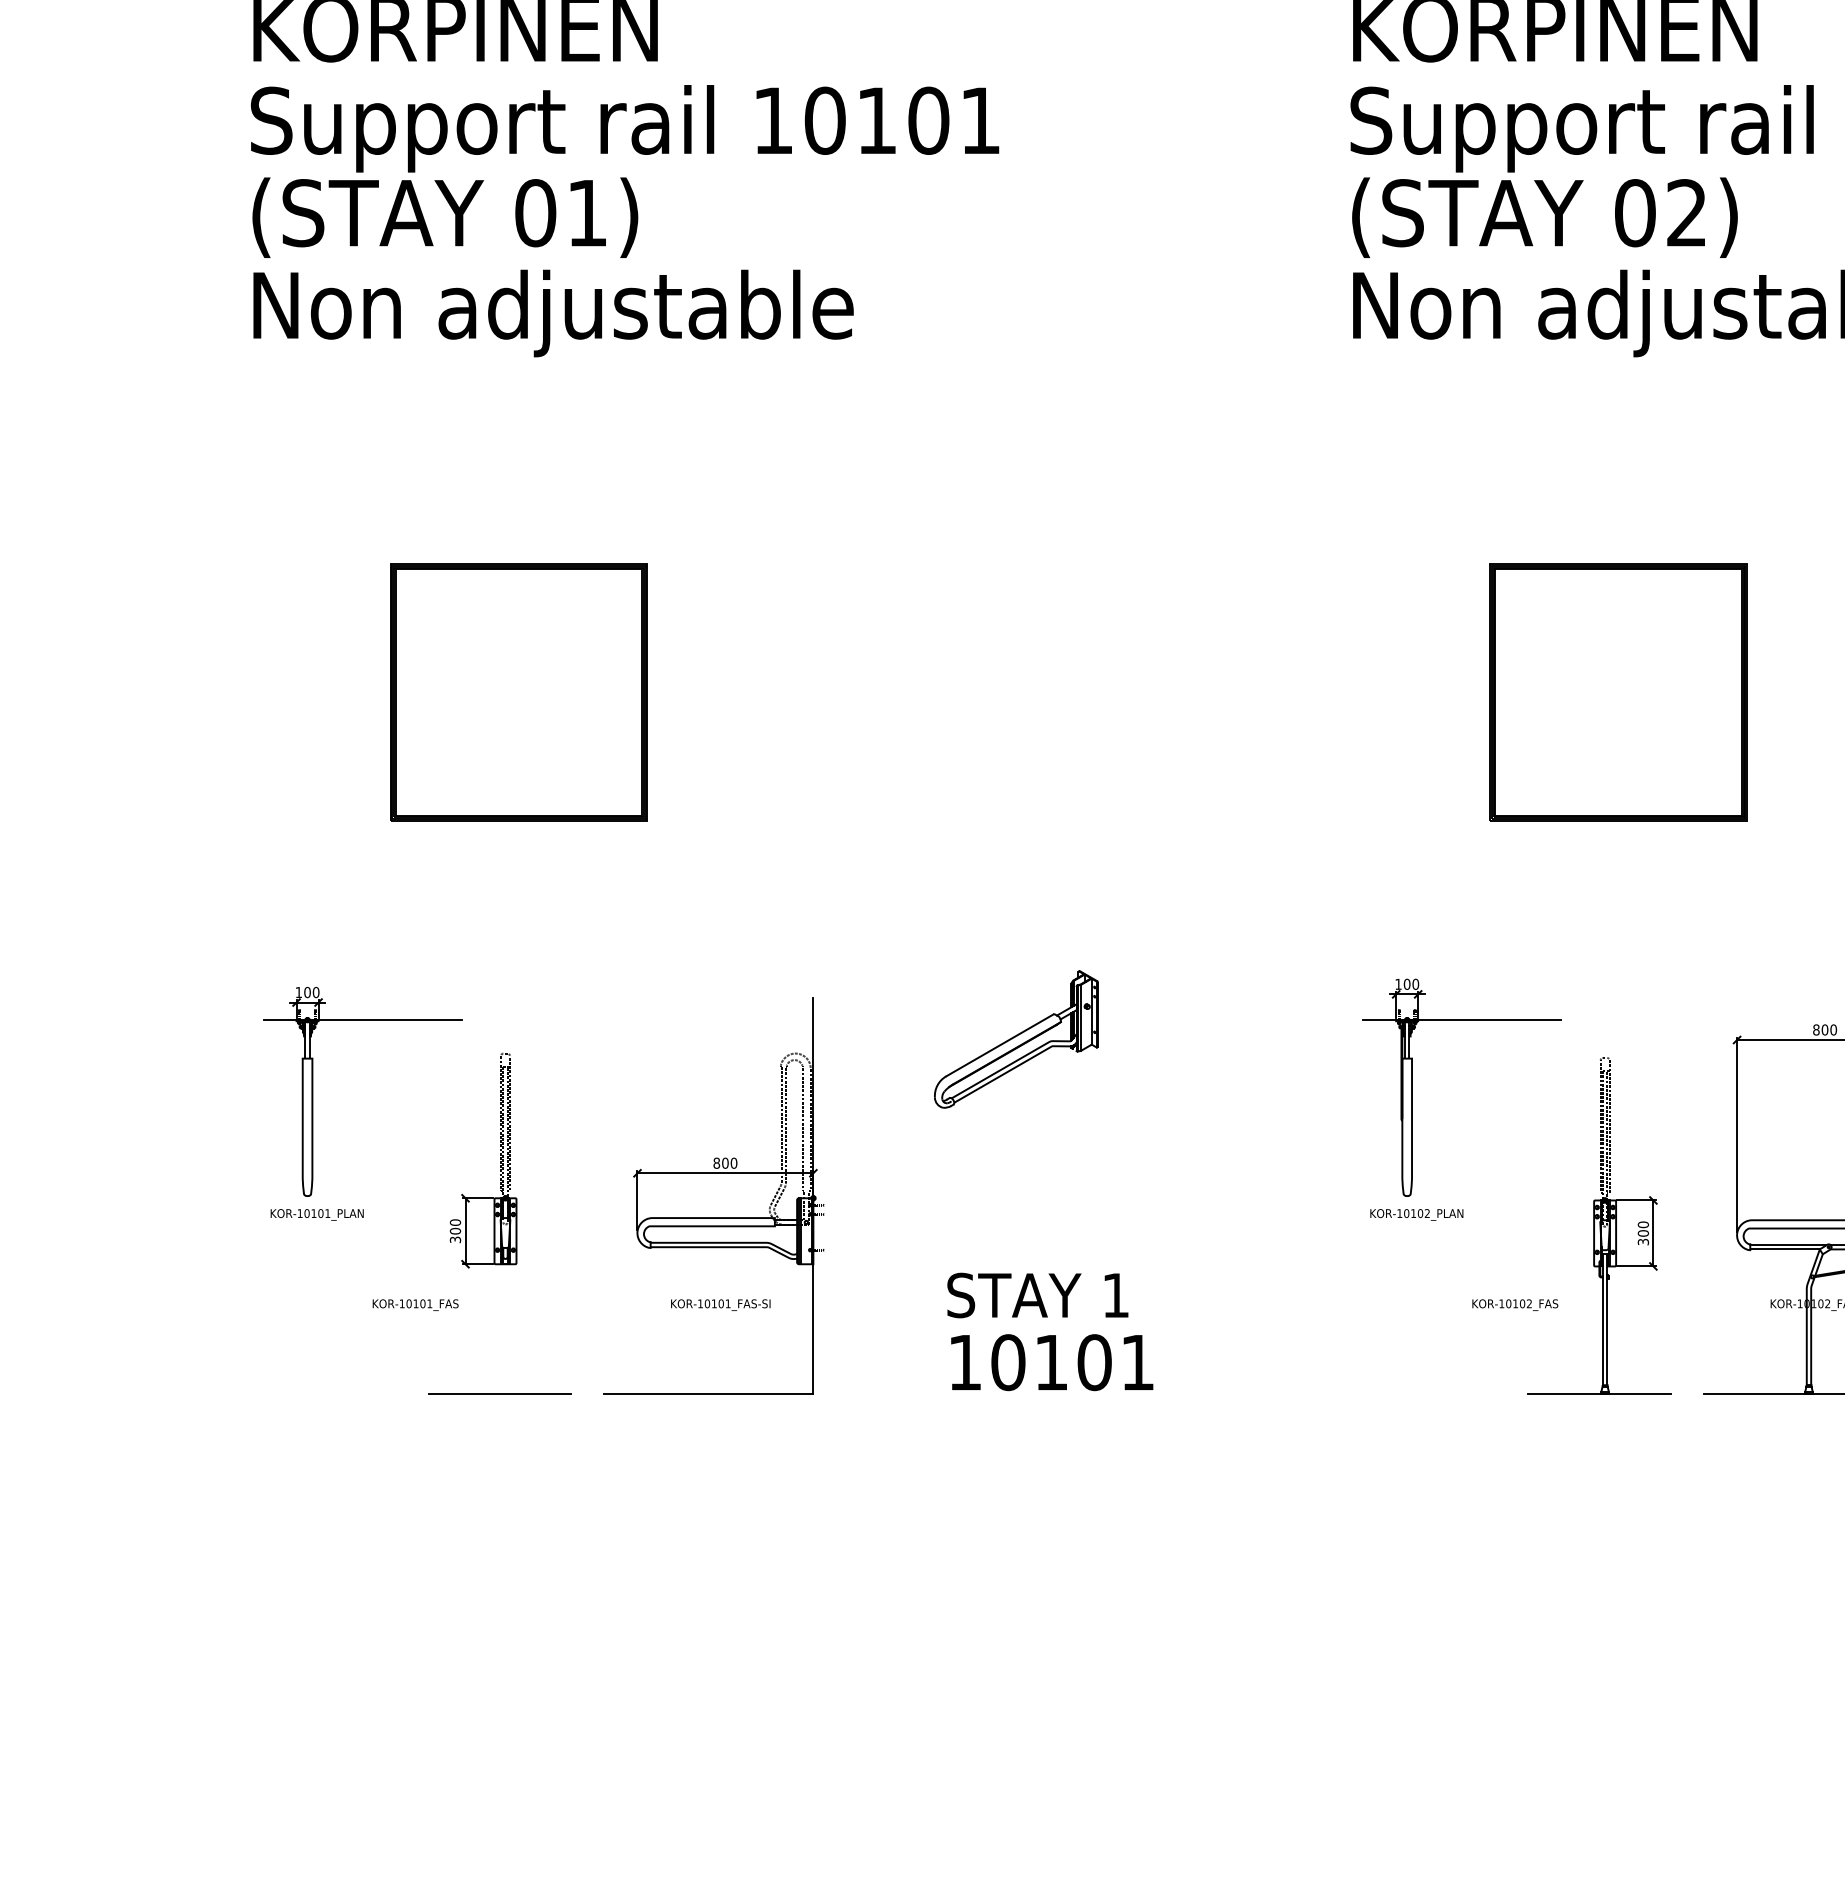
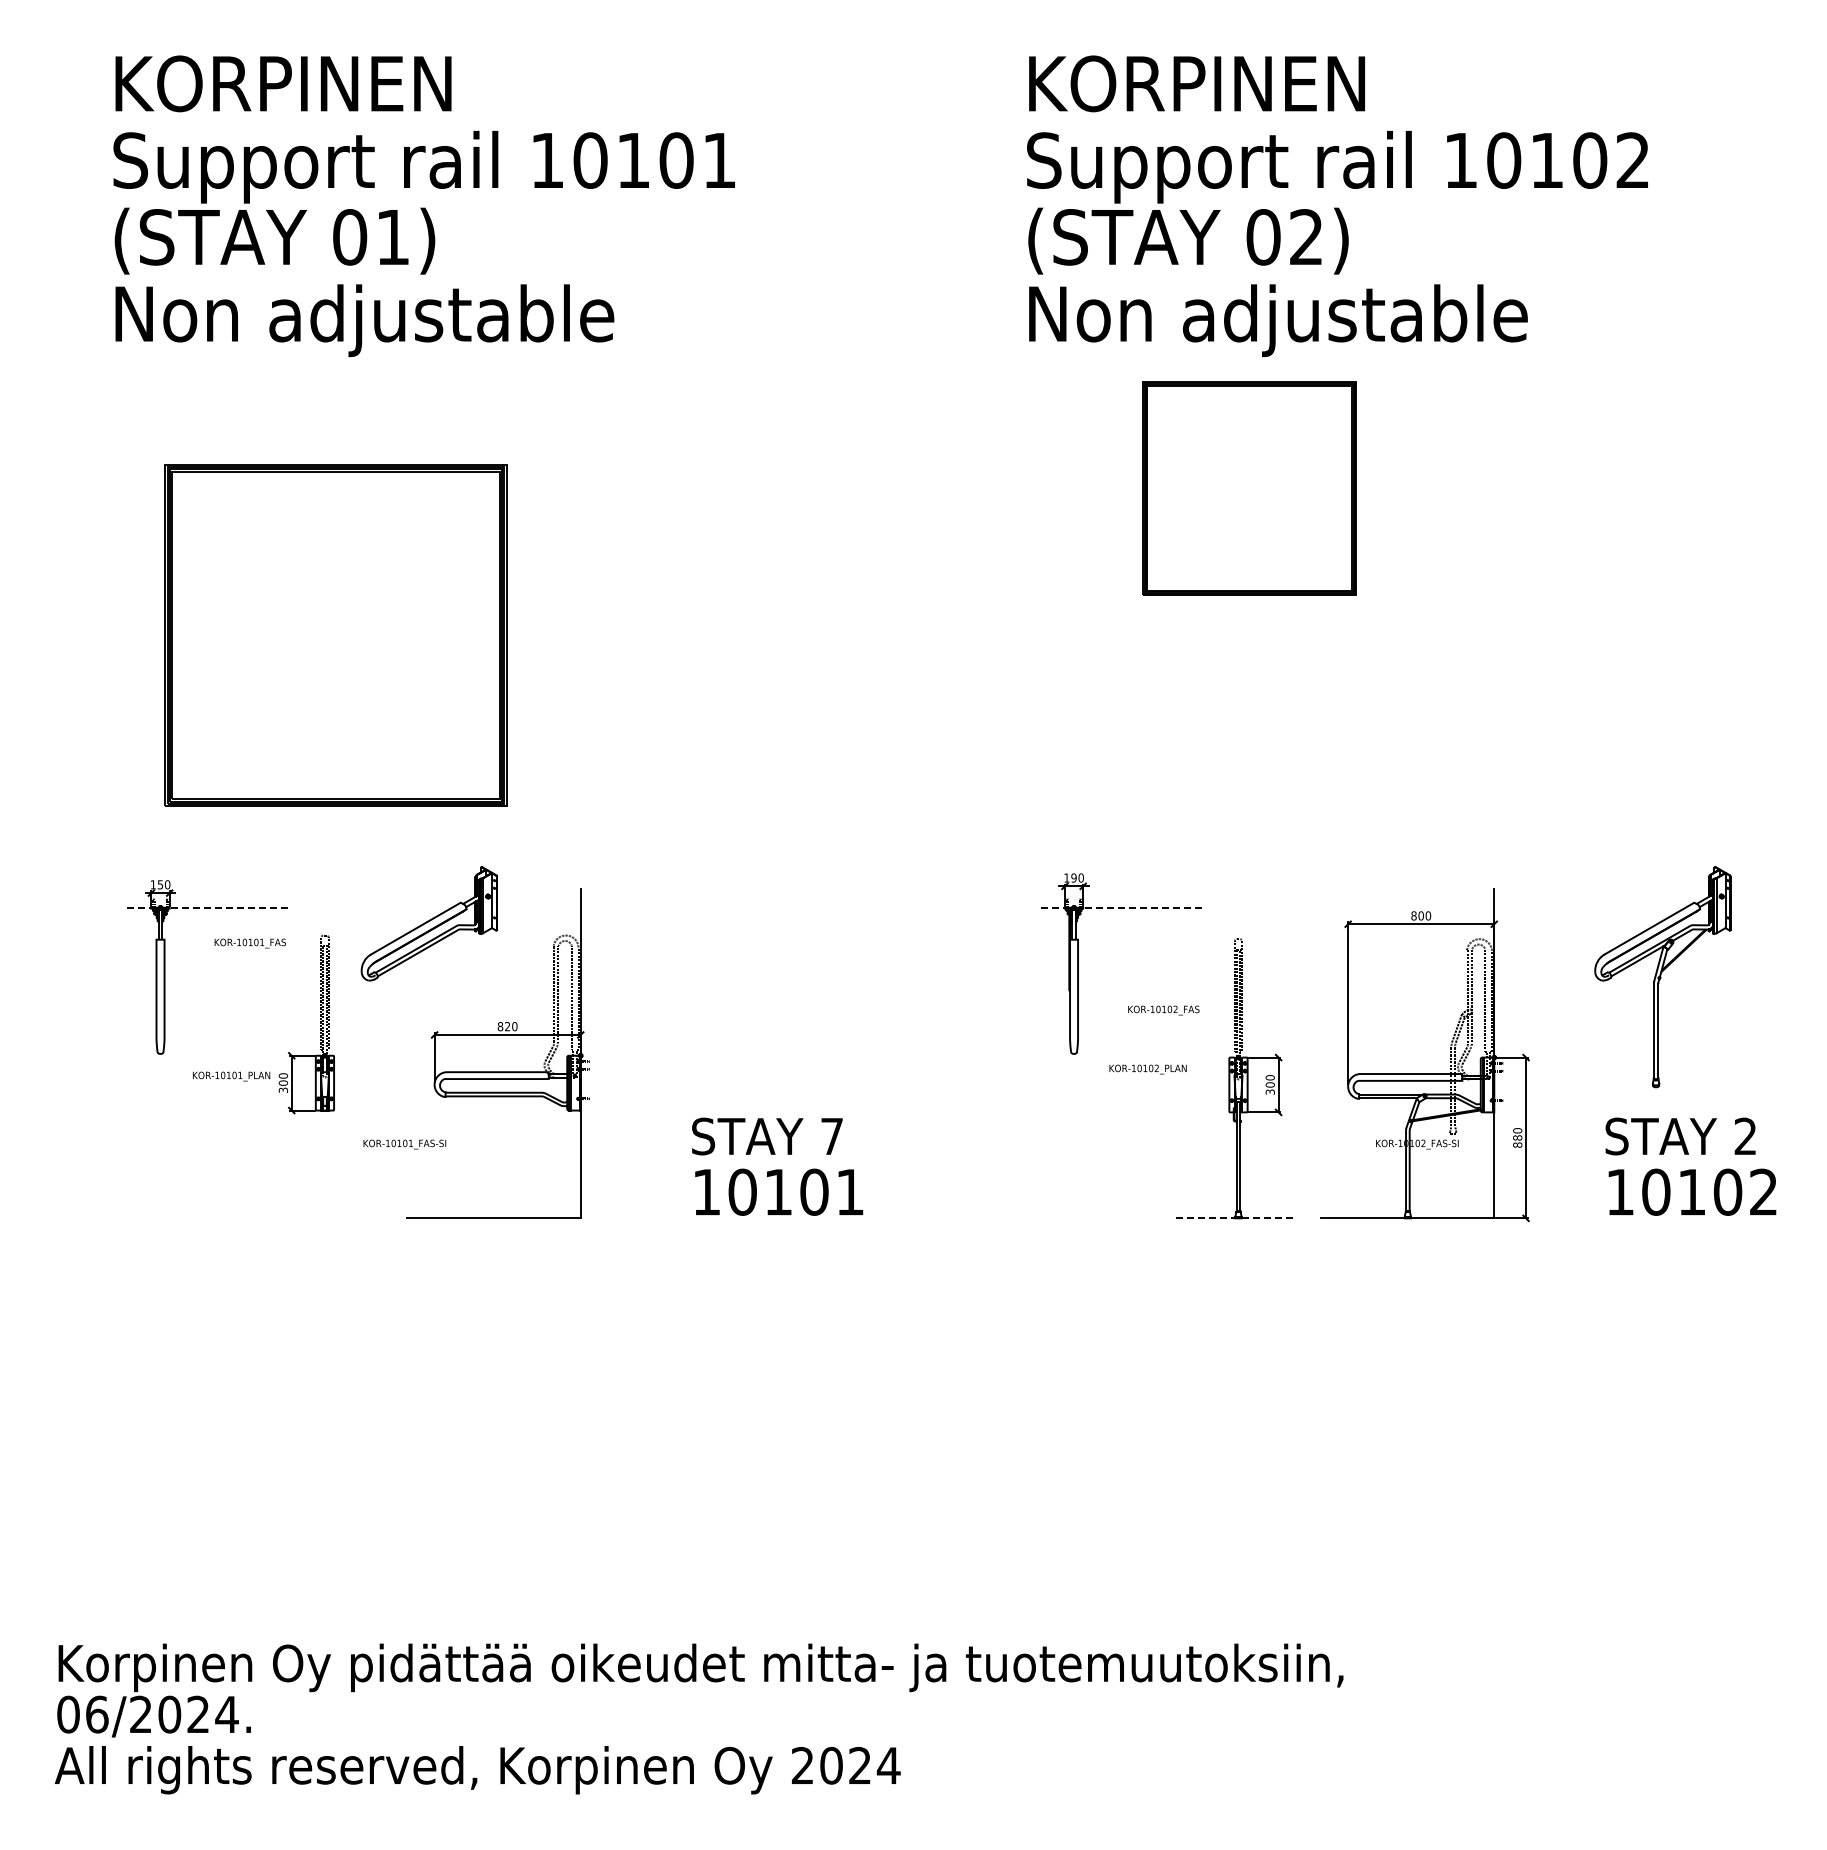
part: (519, 692) -> (336, 635), size x1.6
part: (1618, 692) -> (1249, 488), moved
text: (1406, 983) -> (1073, 877), 100 -> 190
text: (307, 992) -> (160, 884), 100 -> 150
line: (361, 1019) -> (205, 907), solid -> dashed
line: (1461, 1019) -> (1119, 907), solid -> dashed
part: (1016, 1039) -> (429, 923), moved
text: (725, 1163) -> (507, 1026), 800 -> 820
text: (317, 1214) -> (231, 1076), moved
text: (1416, 1214) -> (1147, 1069), moved
text: (1115, 1295) -> (831, 1136), 1 -> 7
text: (414, 1305) -> (249, 943), moved
text: (720, 1305) -> (404, 1144), moved
text: (1514, 1305) -> (1163, 1010), moved
line: (500, 1394) -> (320, 1218), removed
line: (1599, 1394) -> (1233, 1218), solid -> dashed

